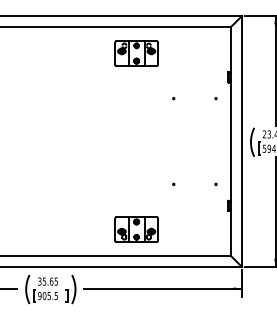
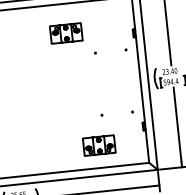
part: (136, 53) -> (66, 33), moved
part: (136, 229) -> (99, 145), moved

